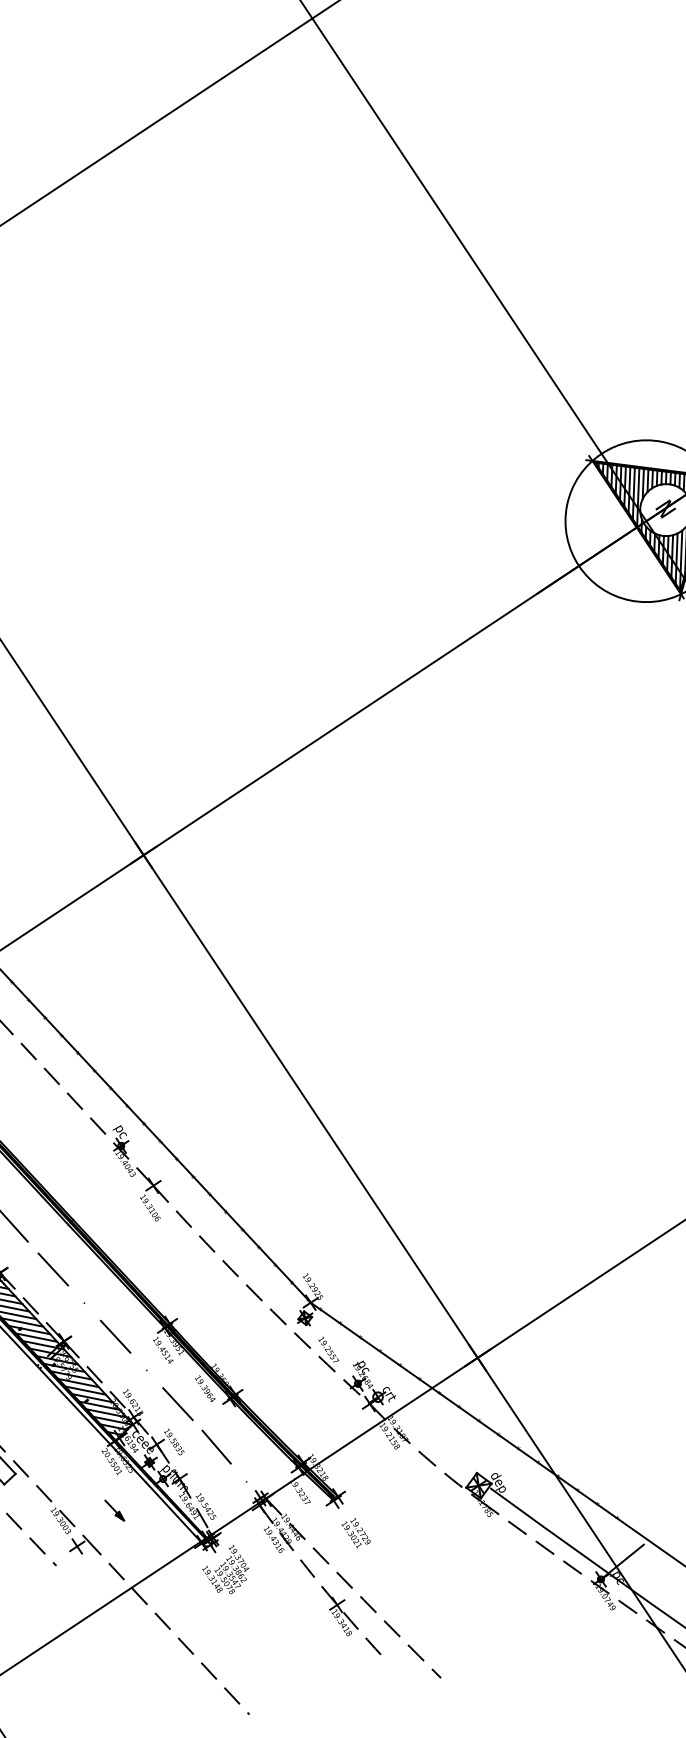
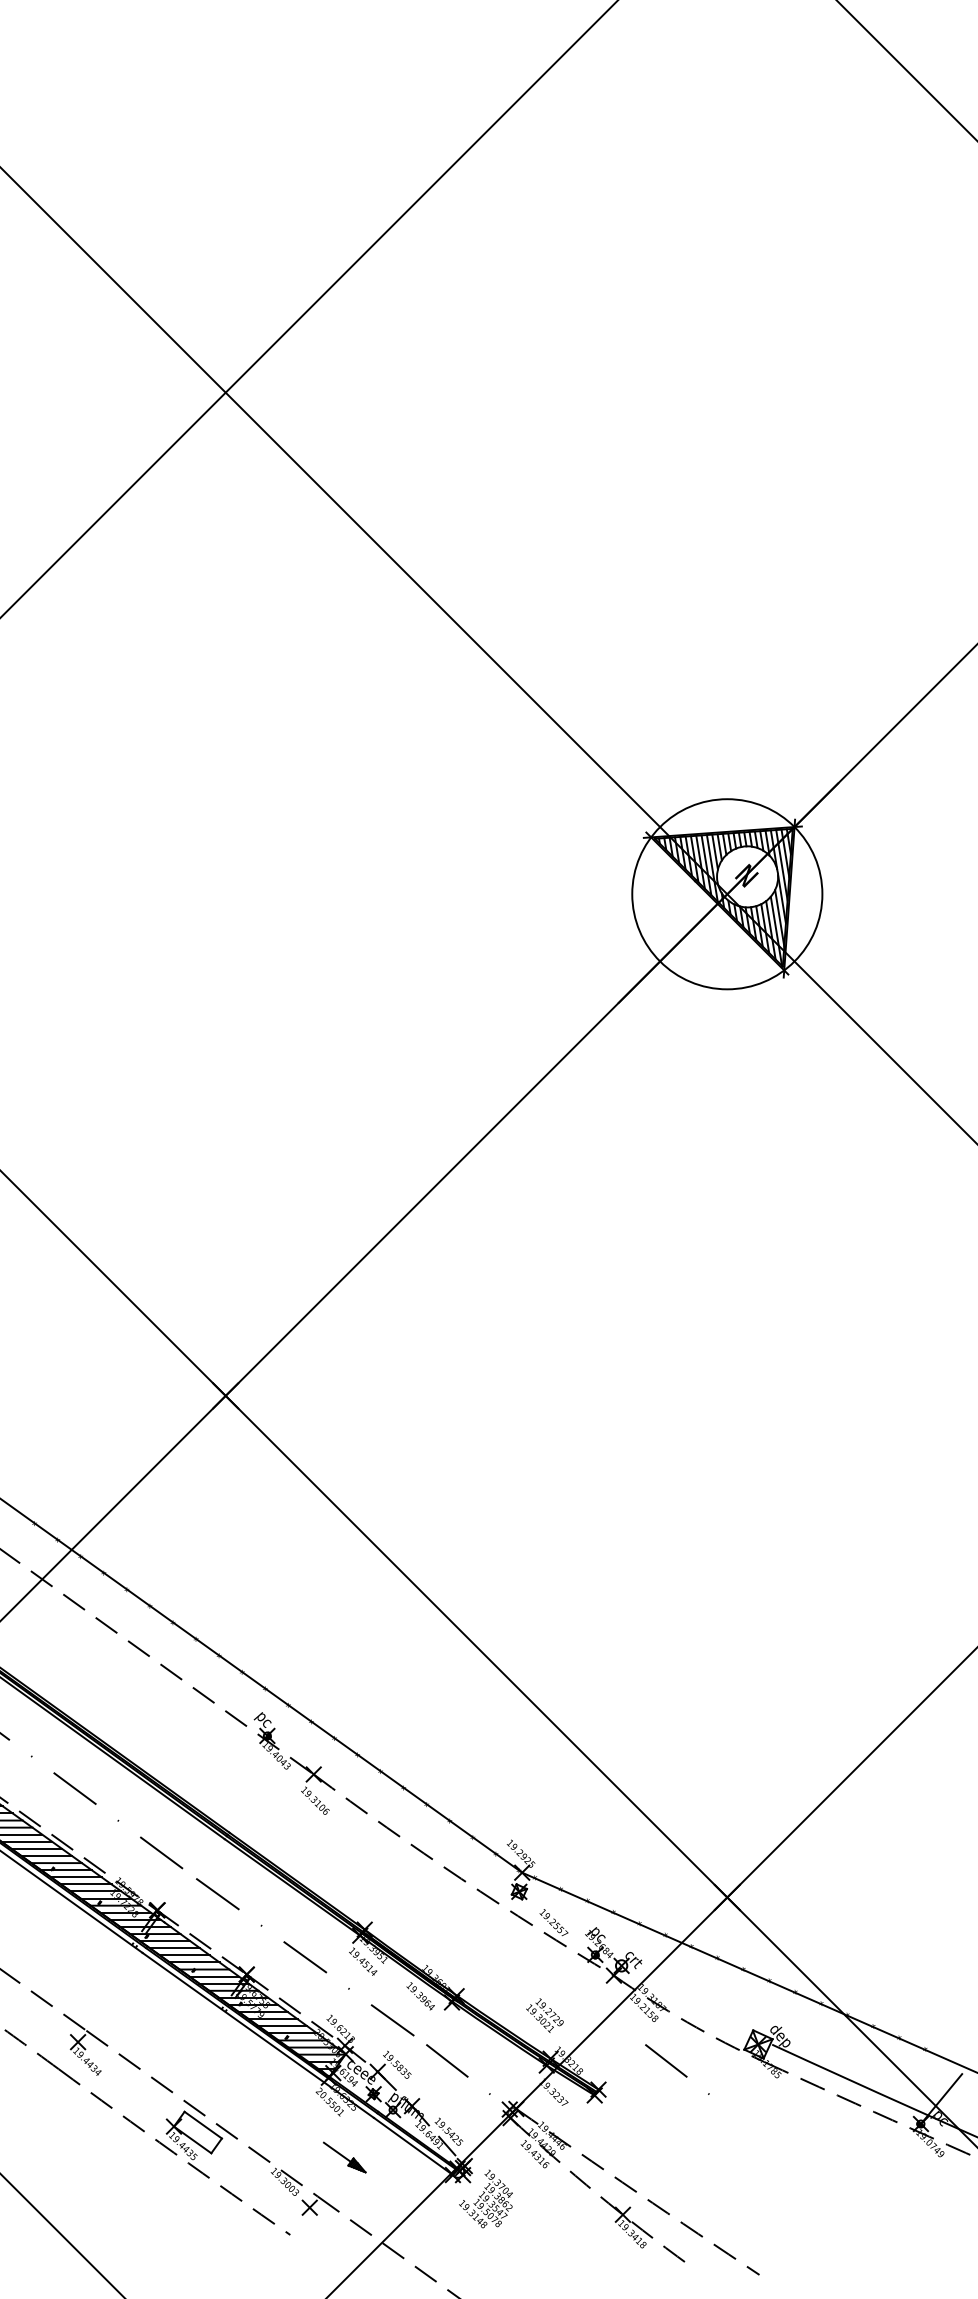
line: (407, 1492) -> (677, 2069), added
part: (114, 1510) -> (344, 2157), size x1.6
text: (355, 1532) -> (544, 2015), moved

